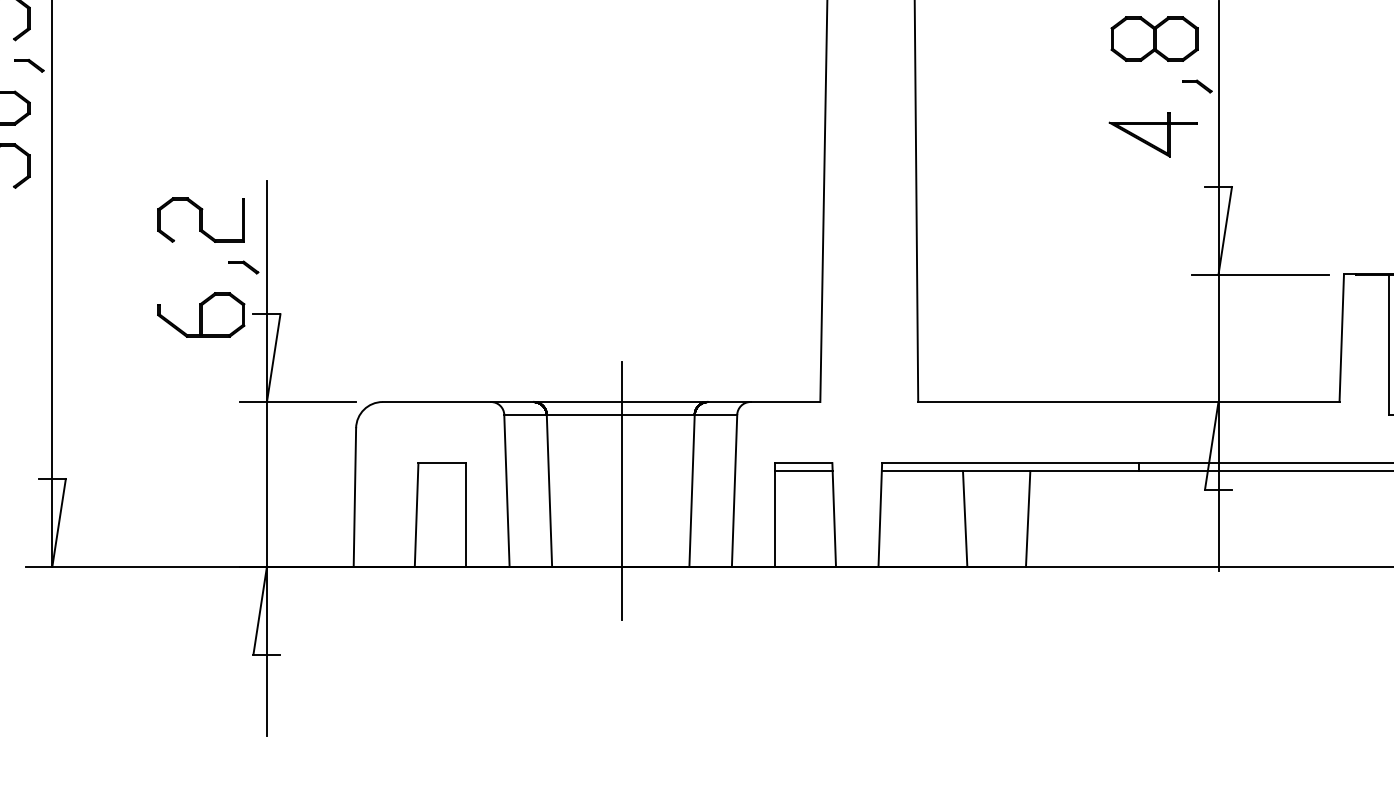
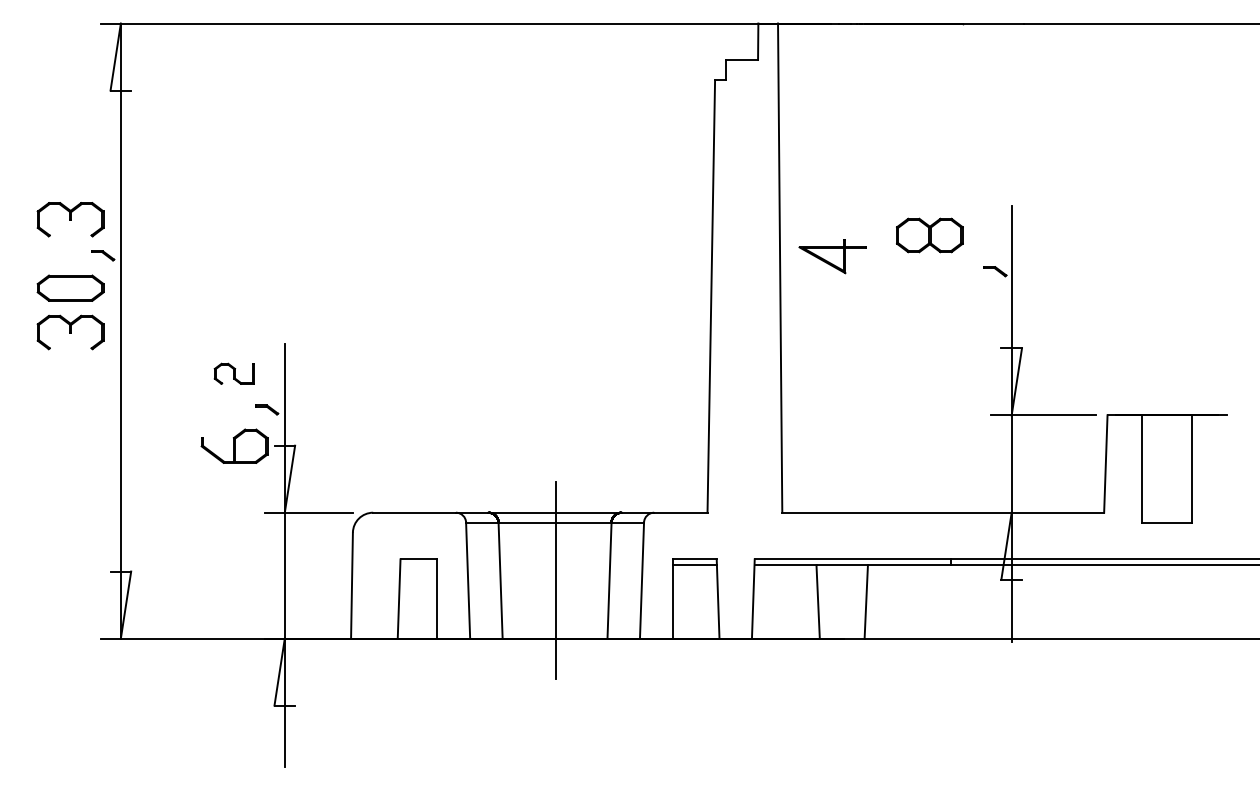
part: (1154, 39) -> (929, 235), moved
part: (1152, 134) -> (832, 256), moved
part: (201, 219) -> (234, 373), size x0.6

